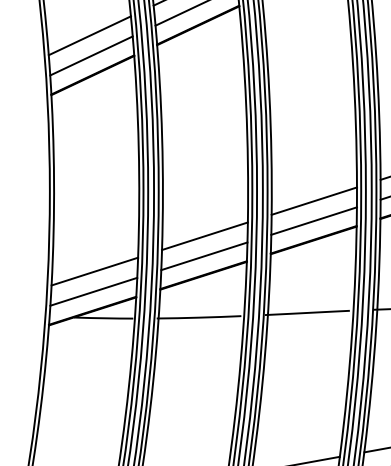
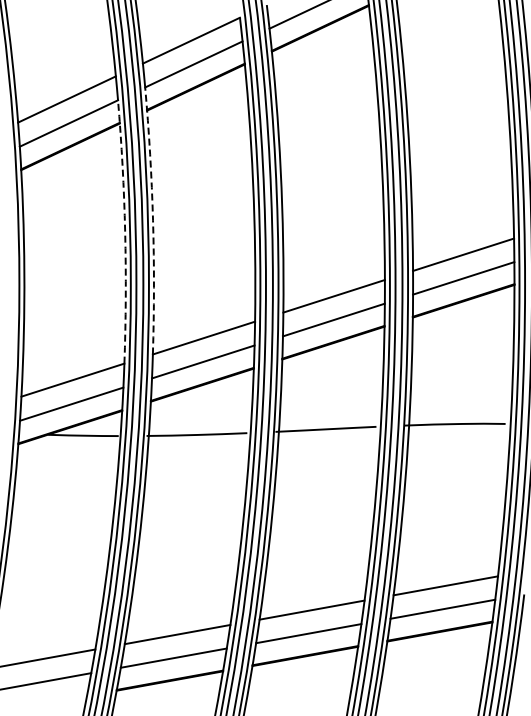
arc: (162, 137) -> (153, 220), solid -> dashed
arc: (139, 146) -> (125, 231), solid -> dashed

